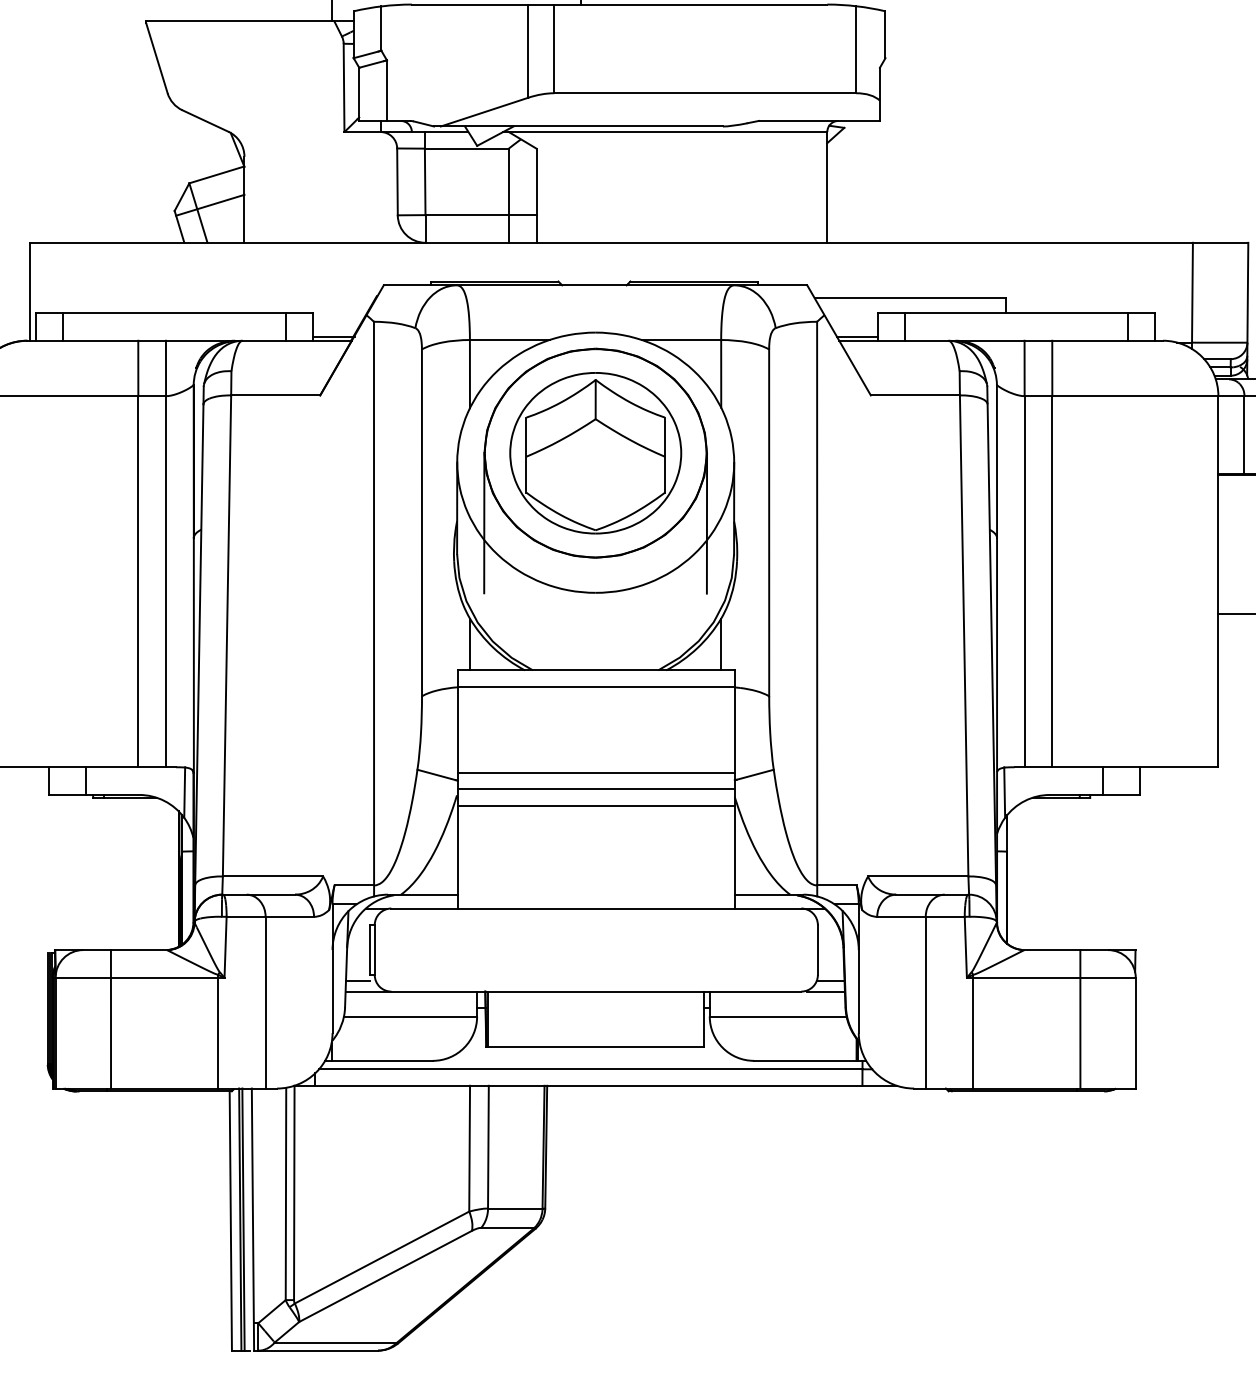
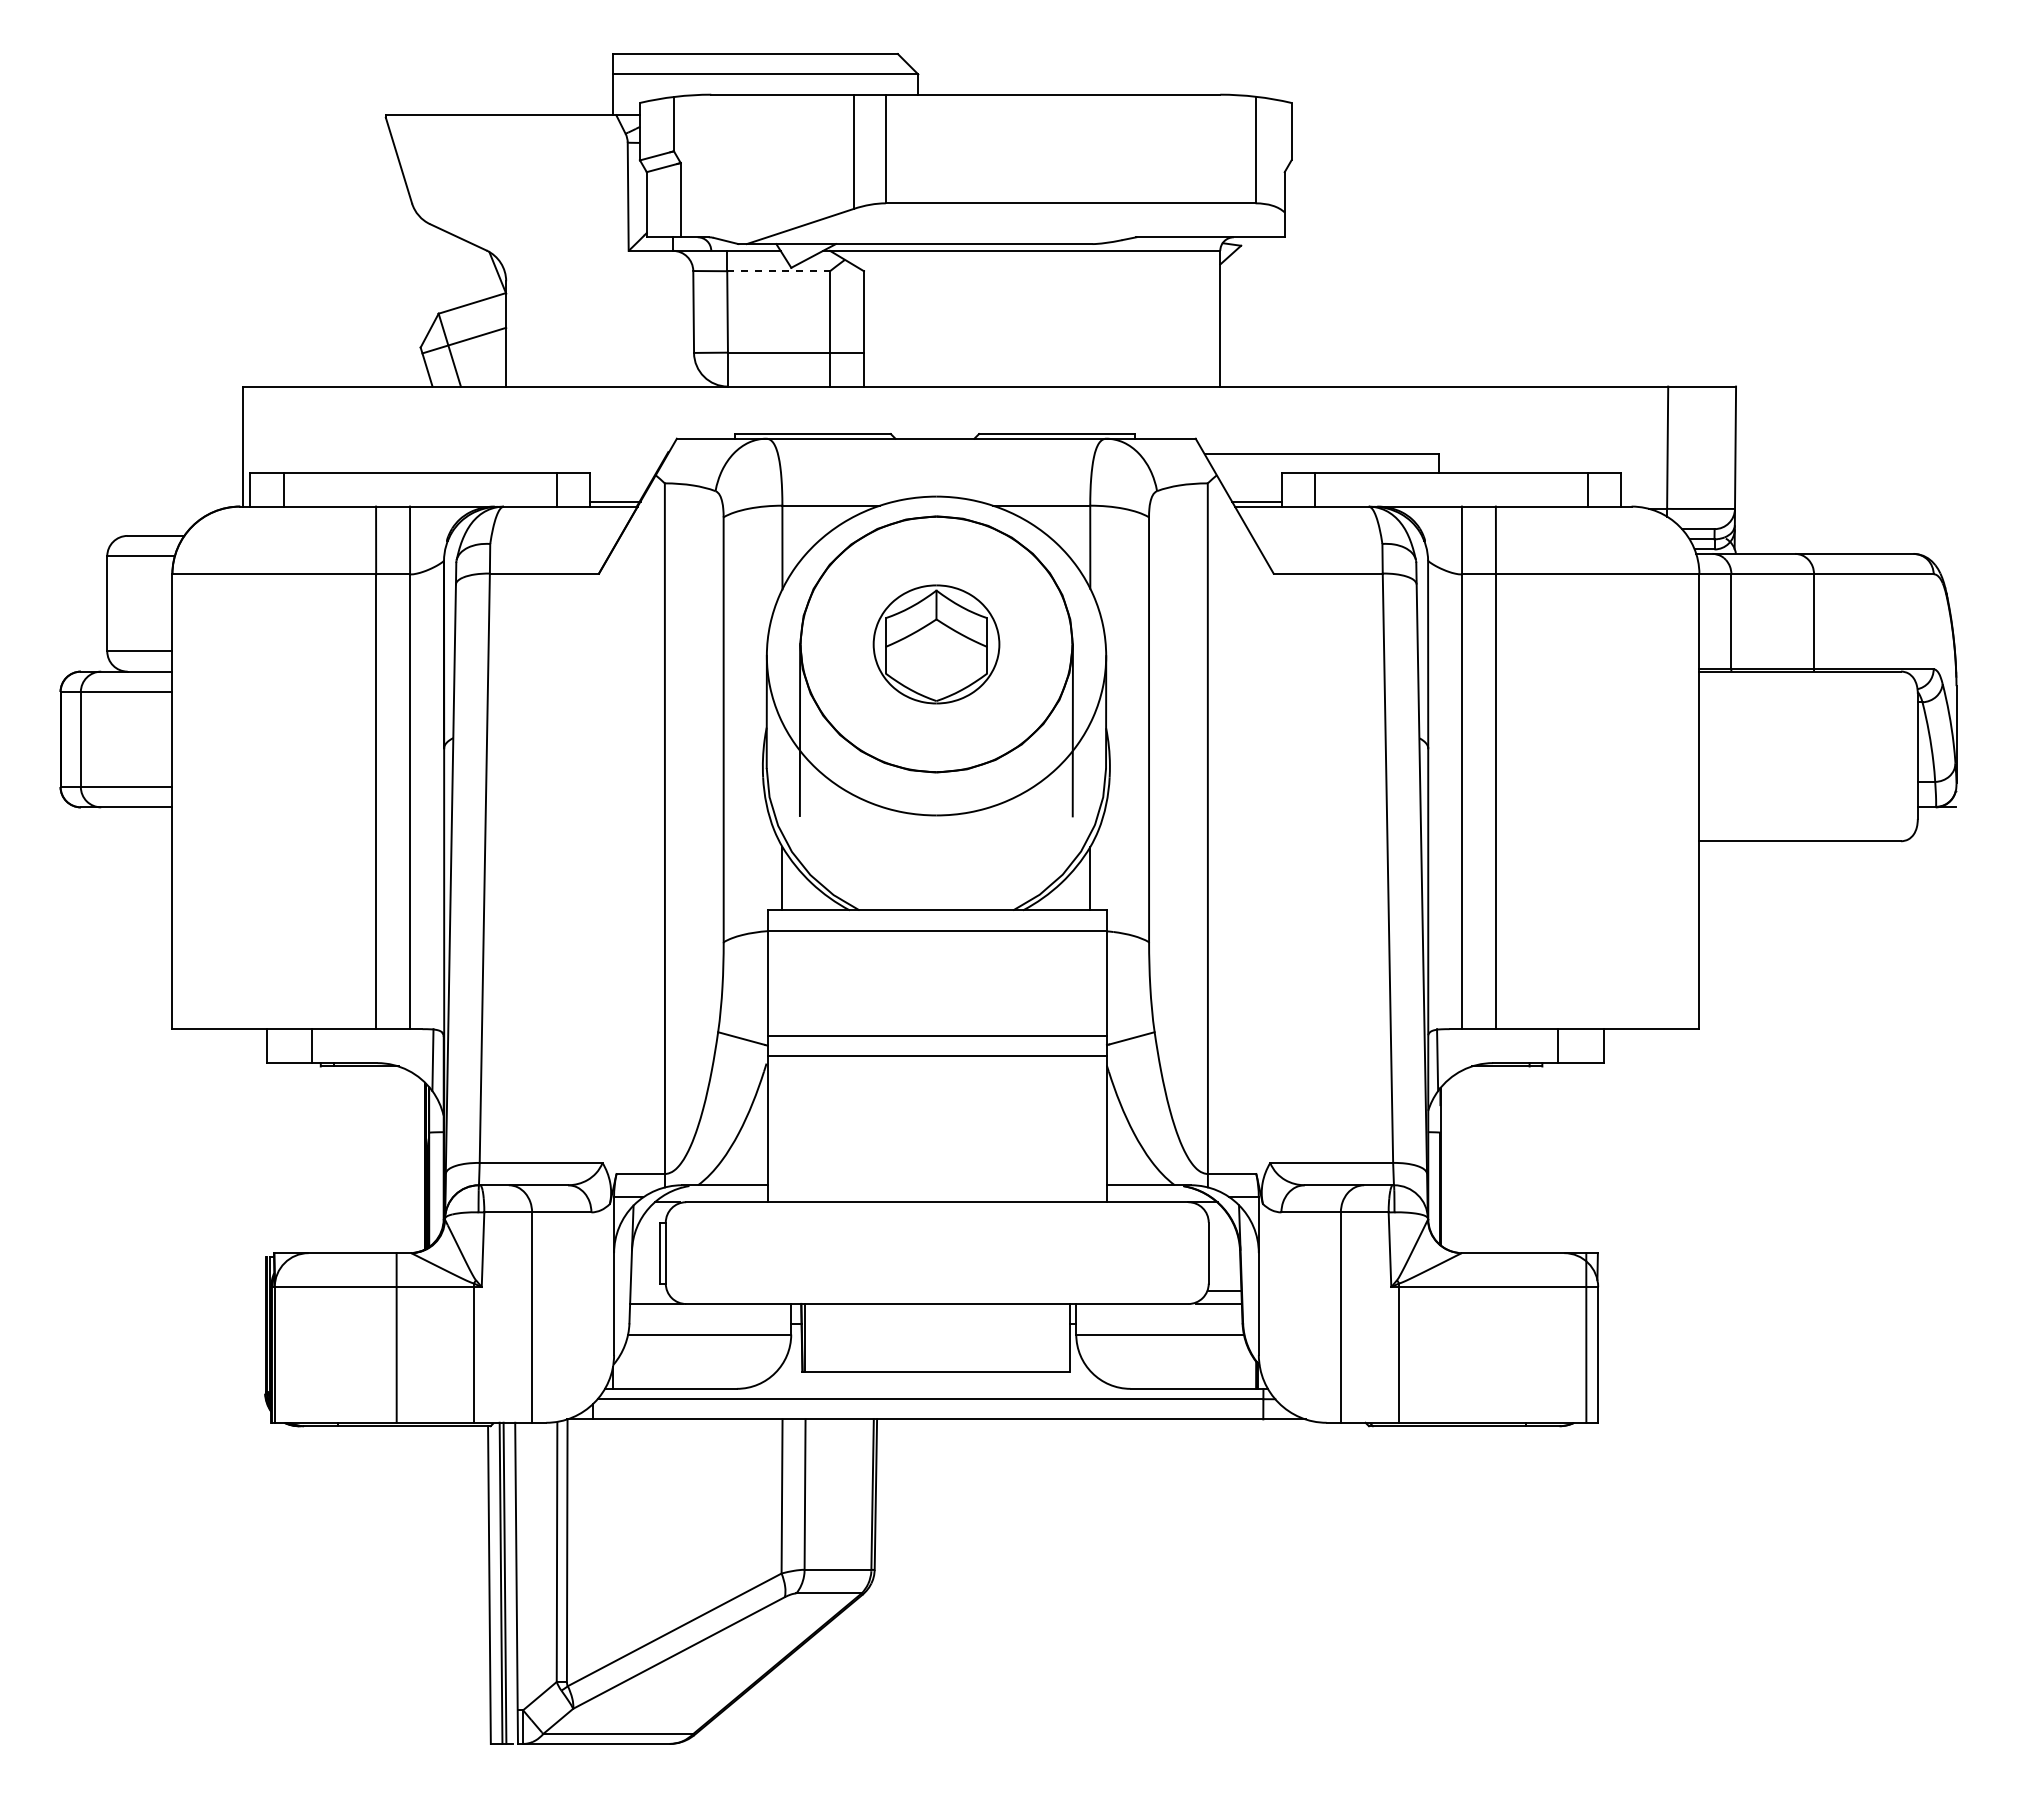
line: (467, 148) -> (779, 271), solid -> dashed
part: (595, 453) -> (936, 644), size x0.6
line: (595, 805) -> (936, 1076), removed
line: (358, 981) -> (645, 1291), removed
line: (110, 1018) -> (396, 1337), moved
line: (1080, 1018) -> (1586, 1337), moved

